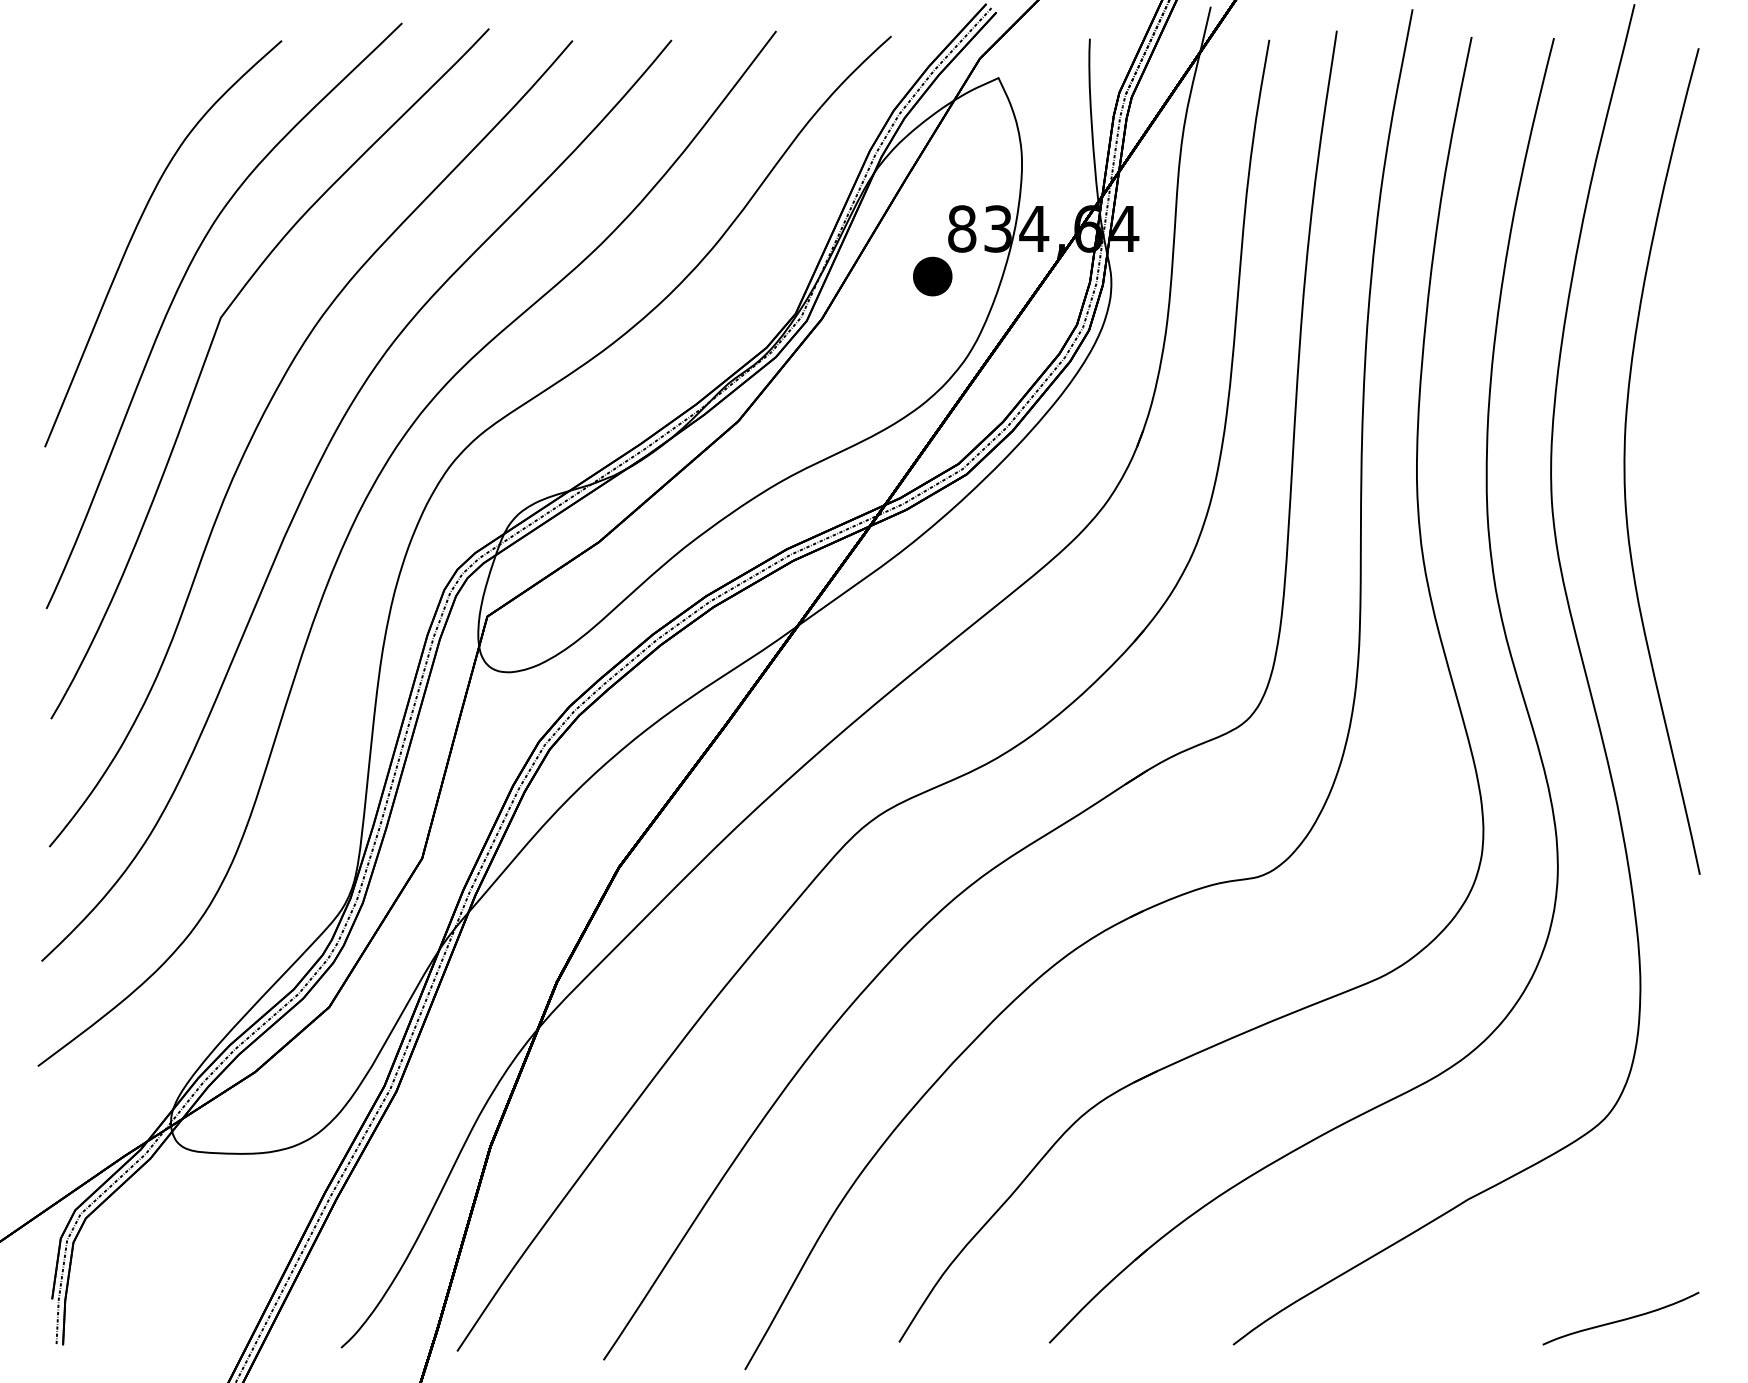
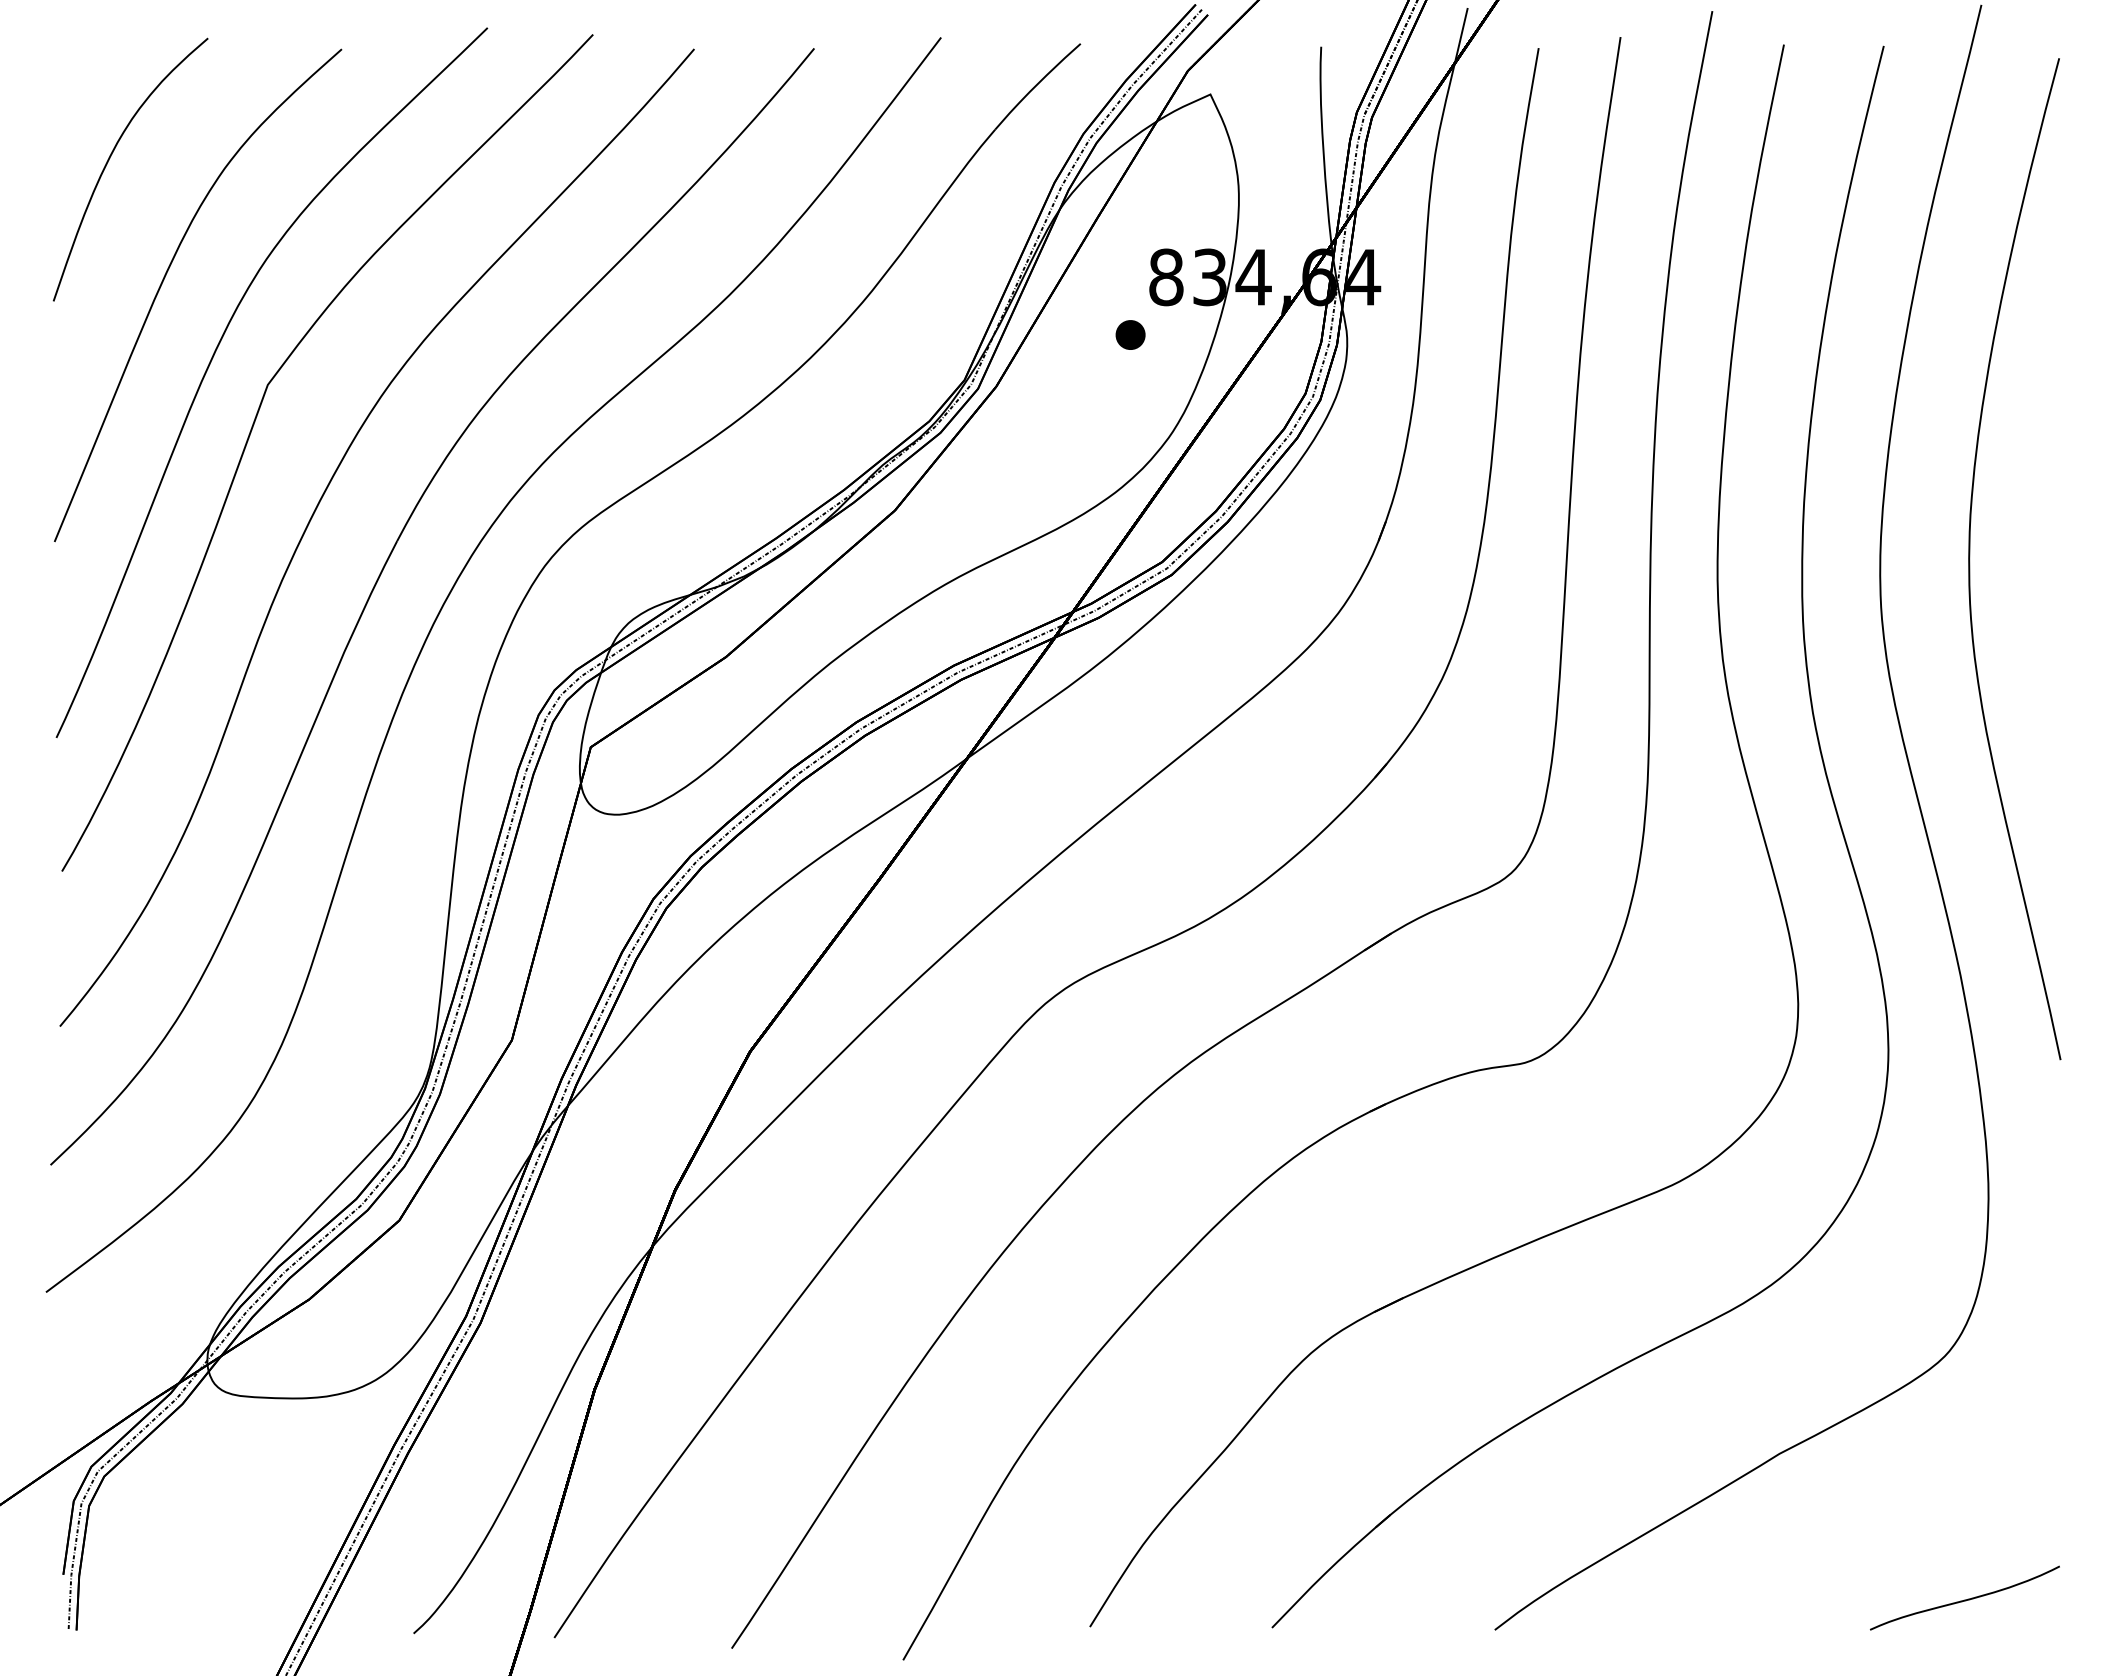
part: (91, 130) -> (110, 158), added
part: (932, 276) -> (1130, 334), size x0.62

